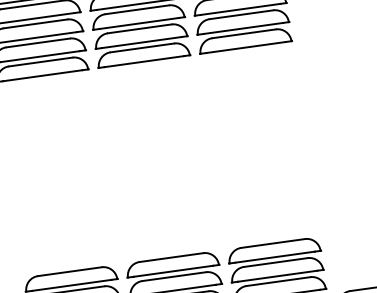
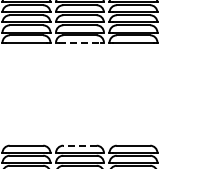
line: (143, 61) -> (79, 42), solid -> dashed
line: (170, 257) -> (79, 145), solid -> dashed

